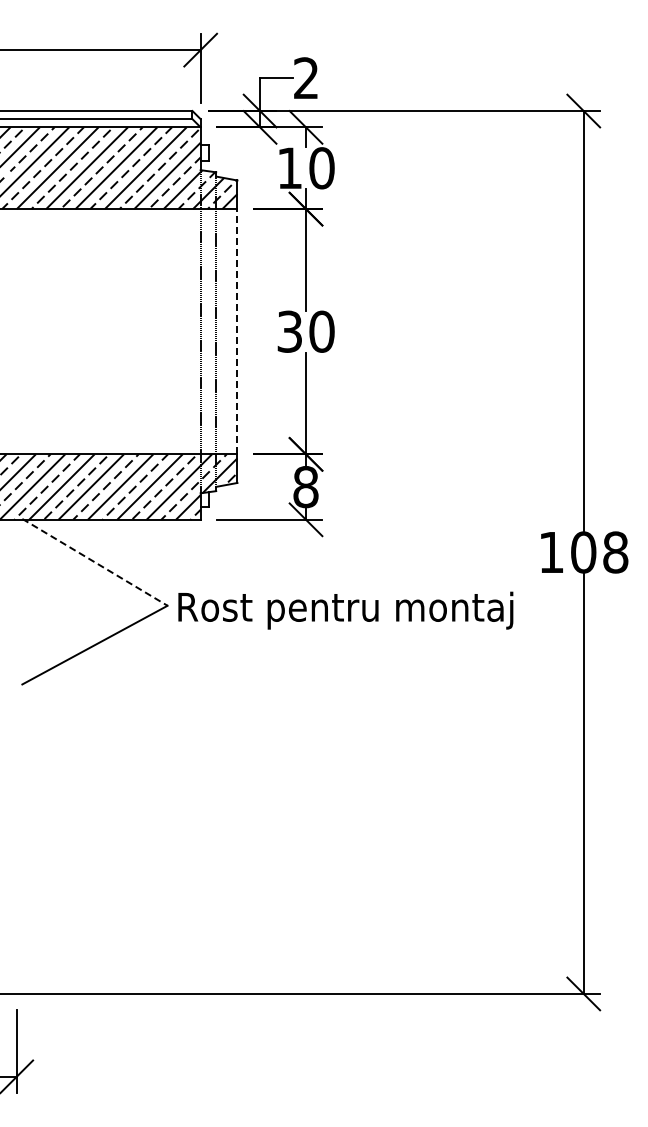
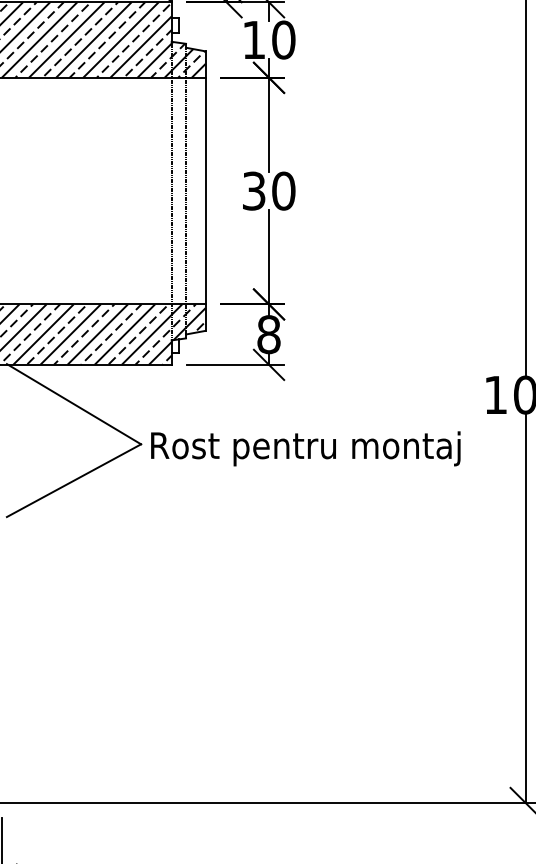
line: (237, 331) -> (205, 190), dashed -> solid
line: (94, 562) -> (73, 404), dashed -> solid

